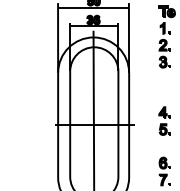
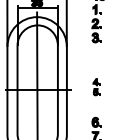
part: (164, 120) -> (96, 86), size x0.7

